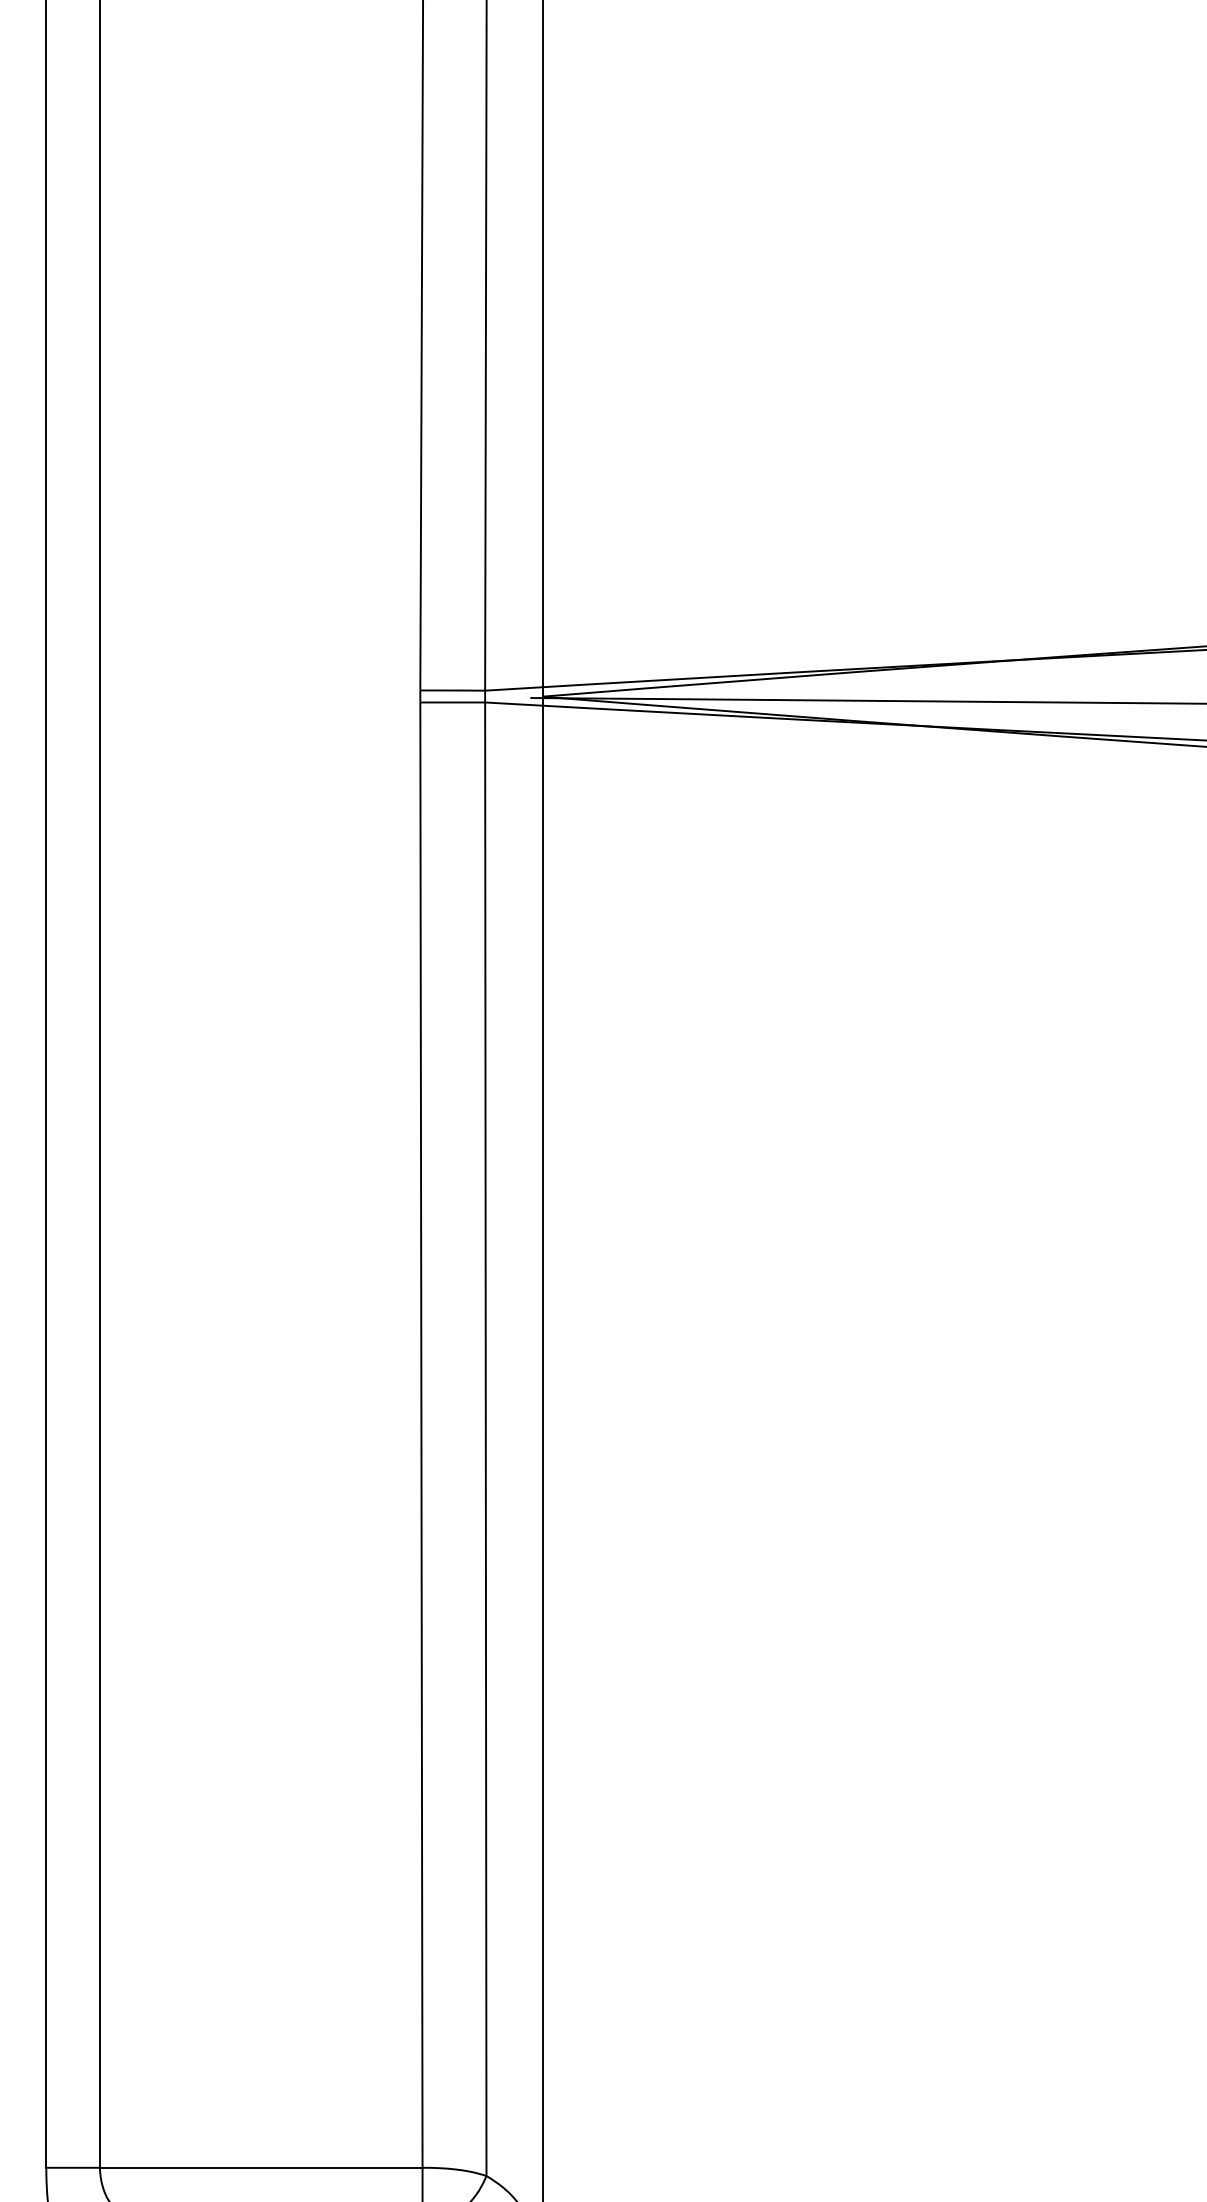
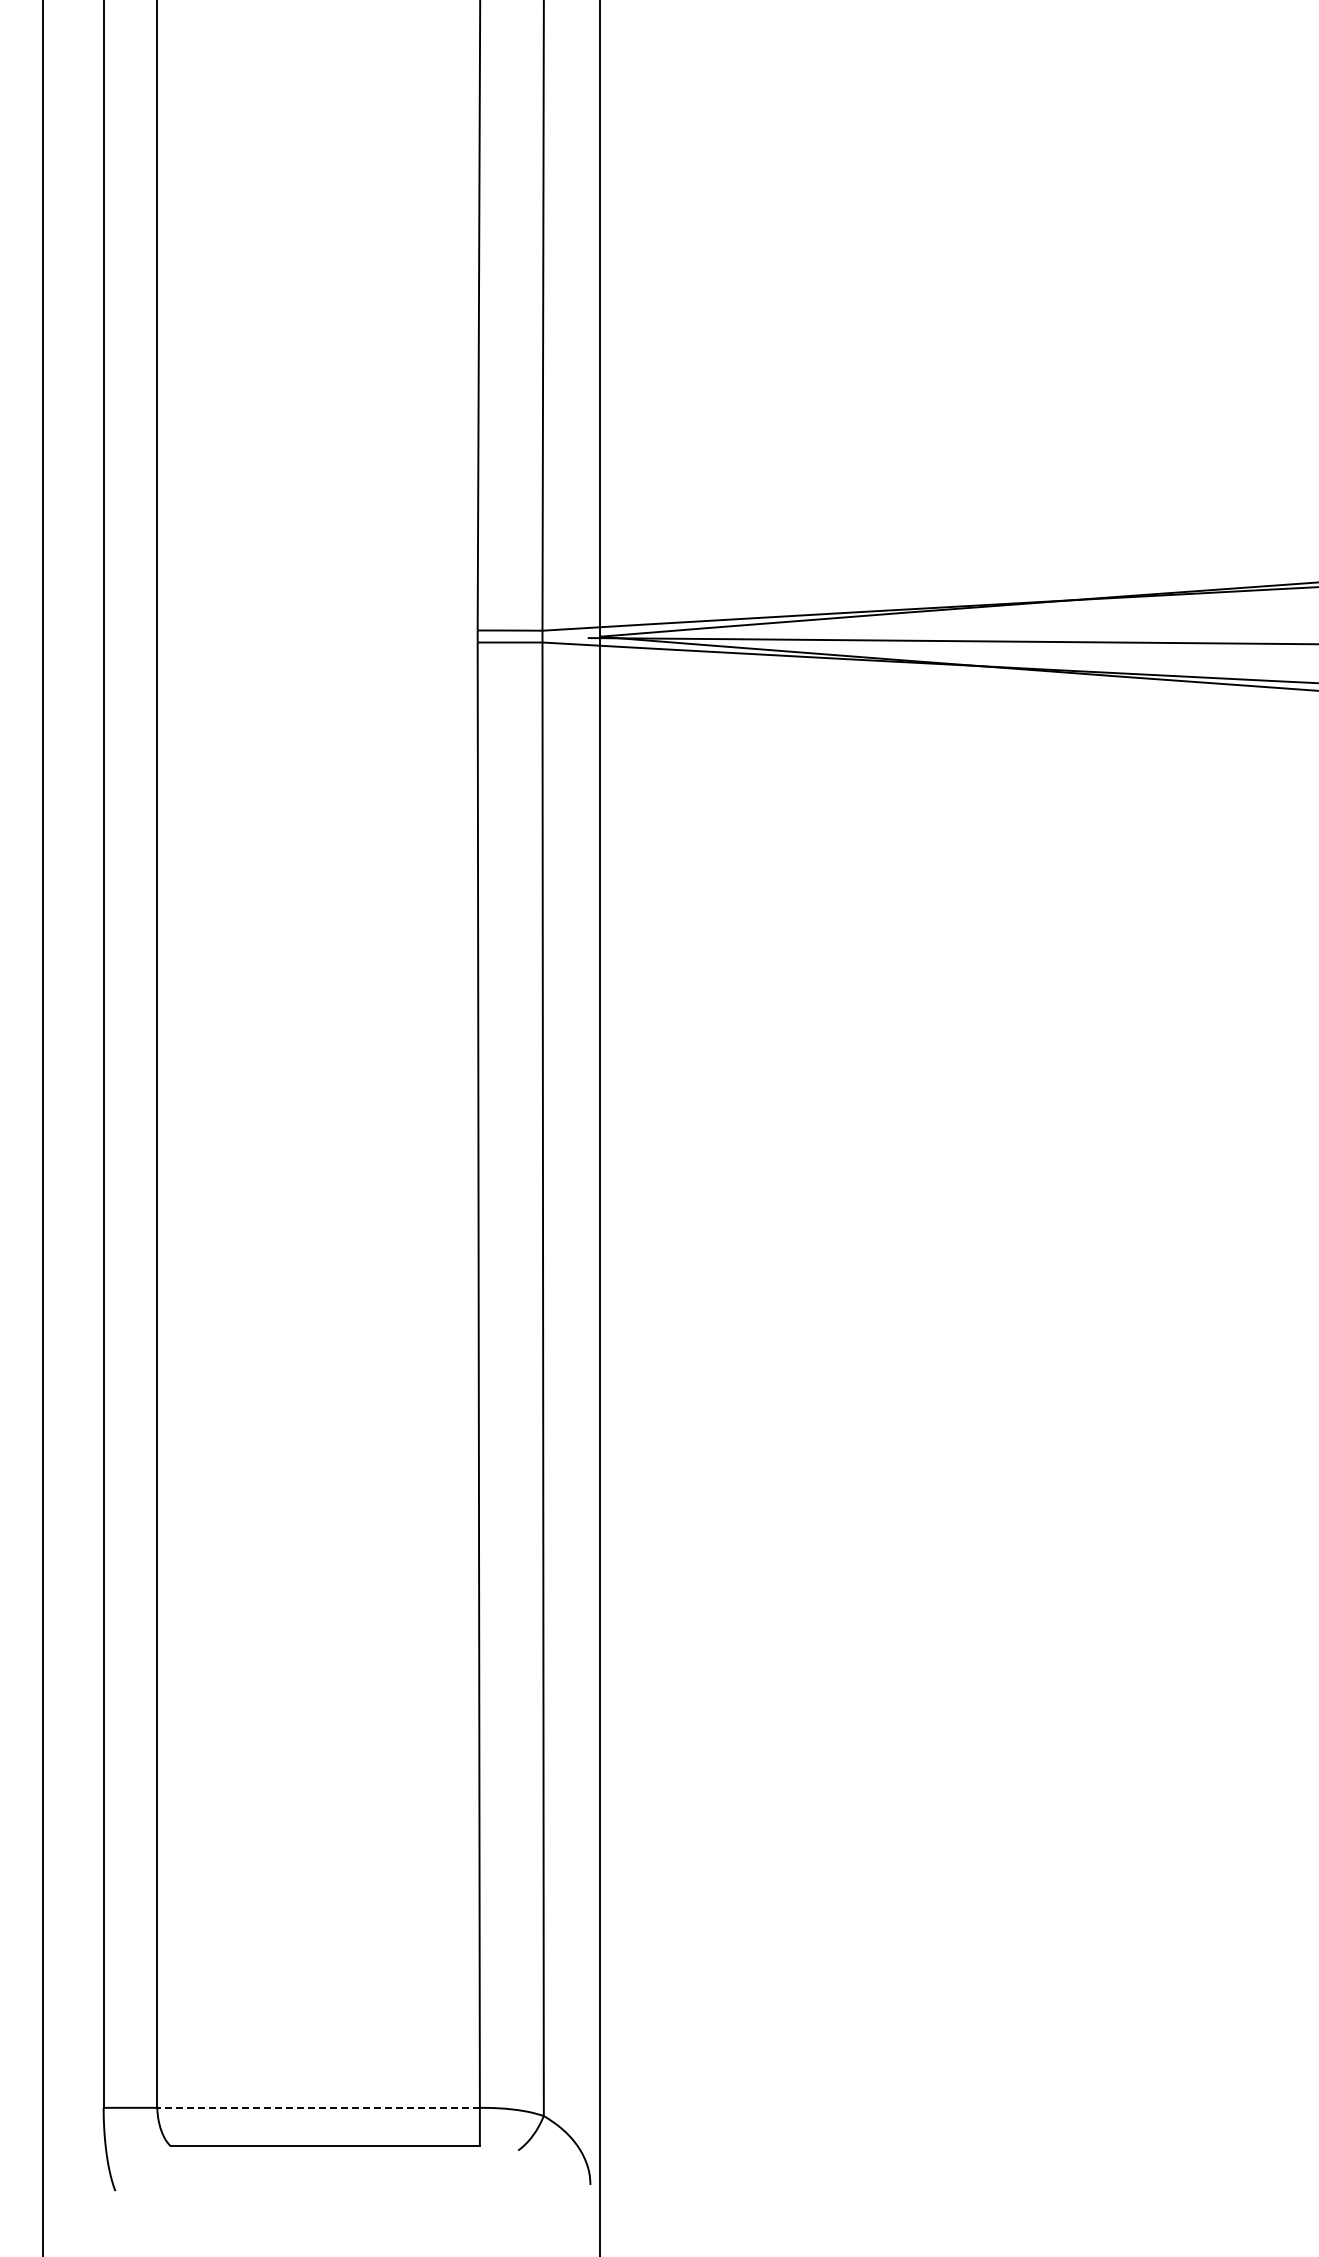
line: (261, 2167) -> (318, 2107), solid -> dashed

